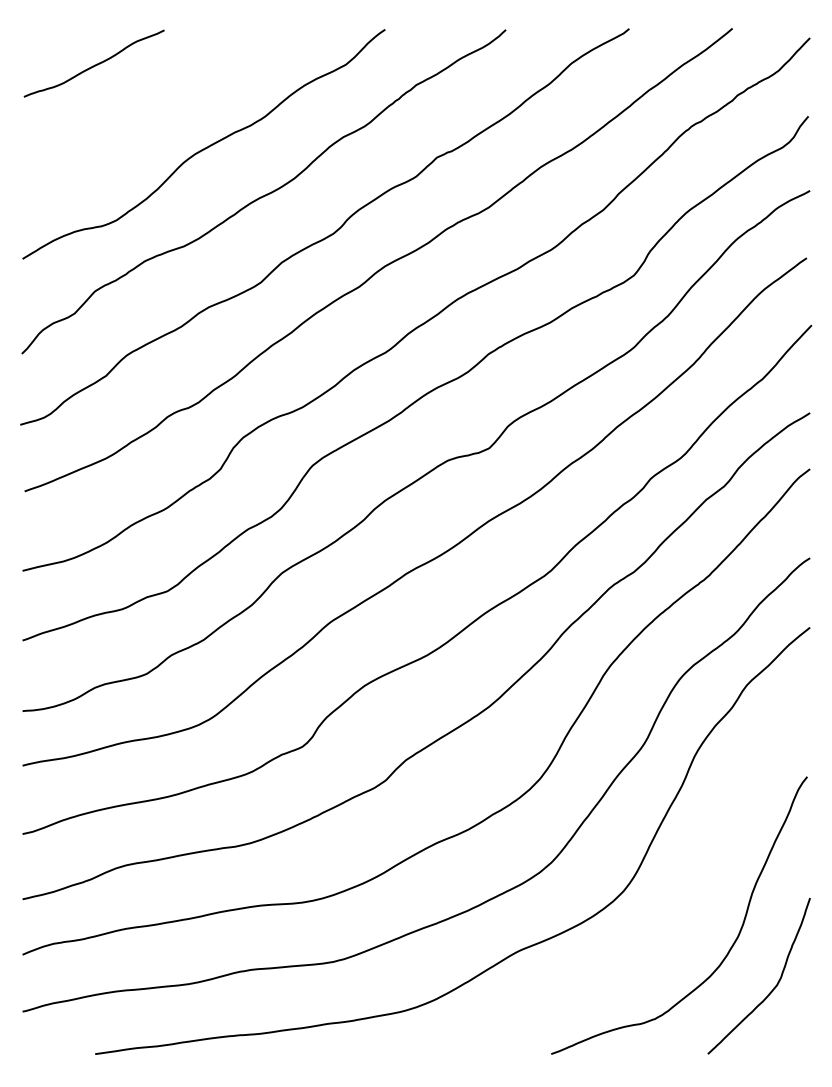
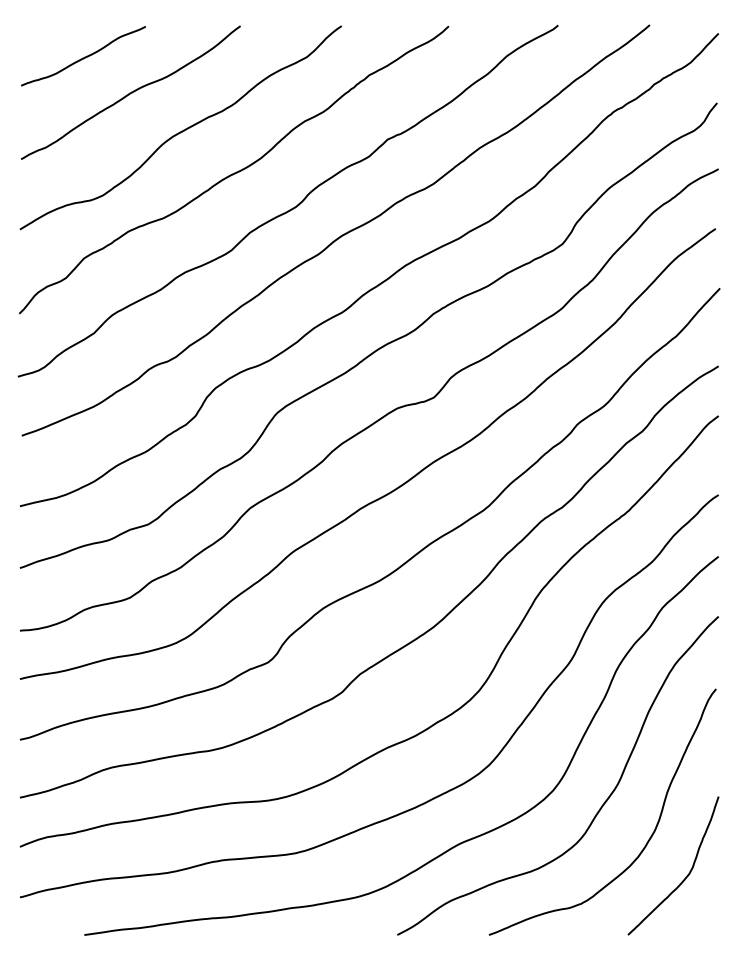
curve: (147, 104) -> (130, 92), added
curve: (678, 908) -> (601, 805), added

